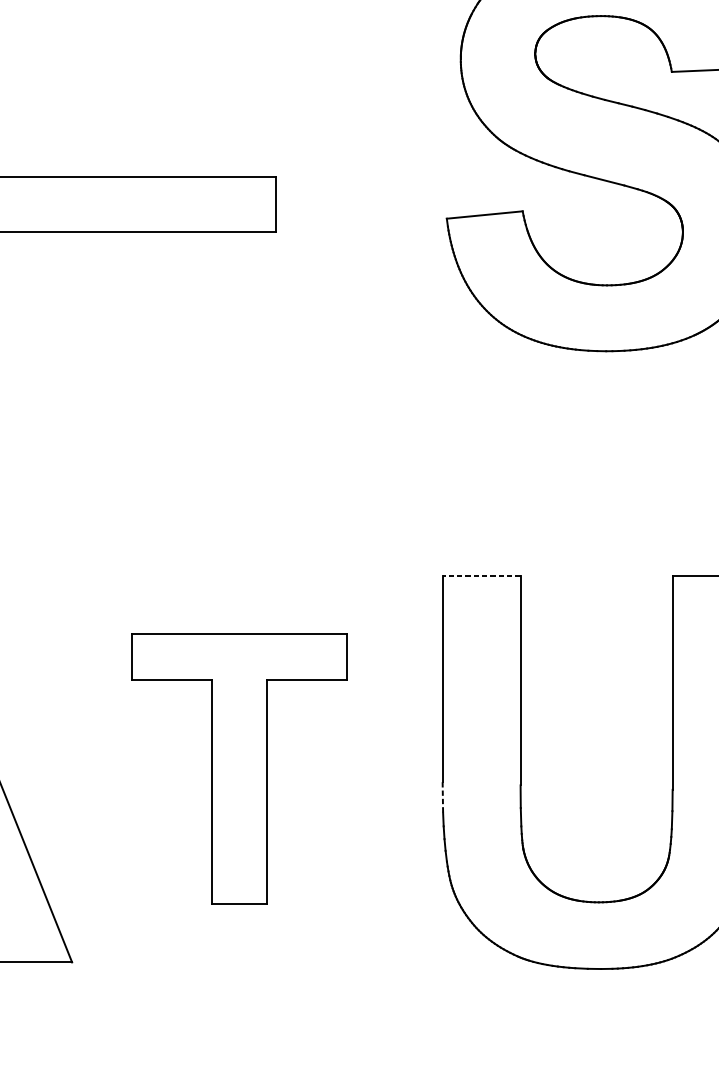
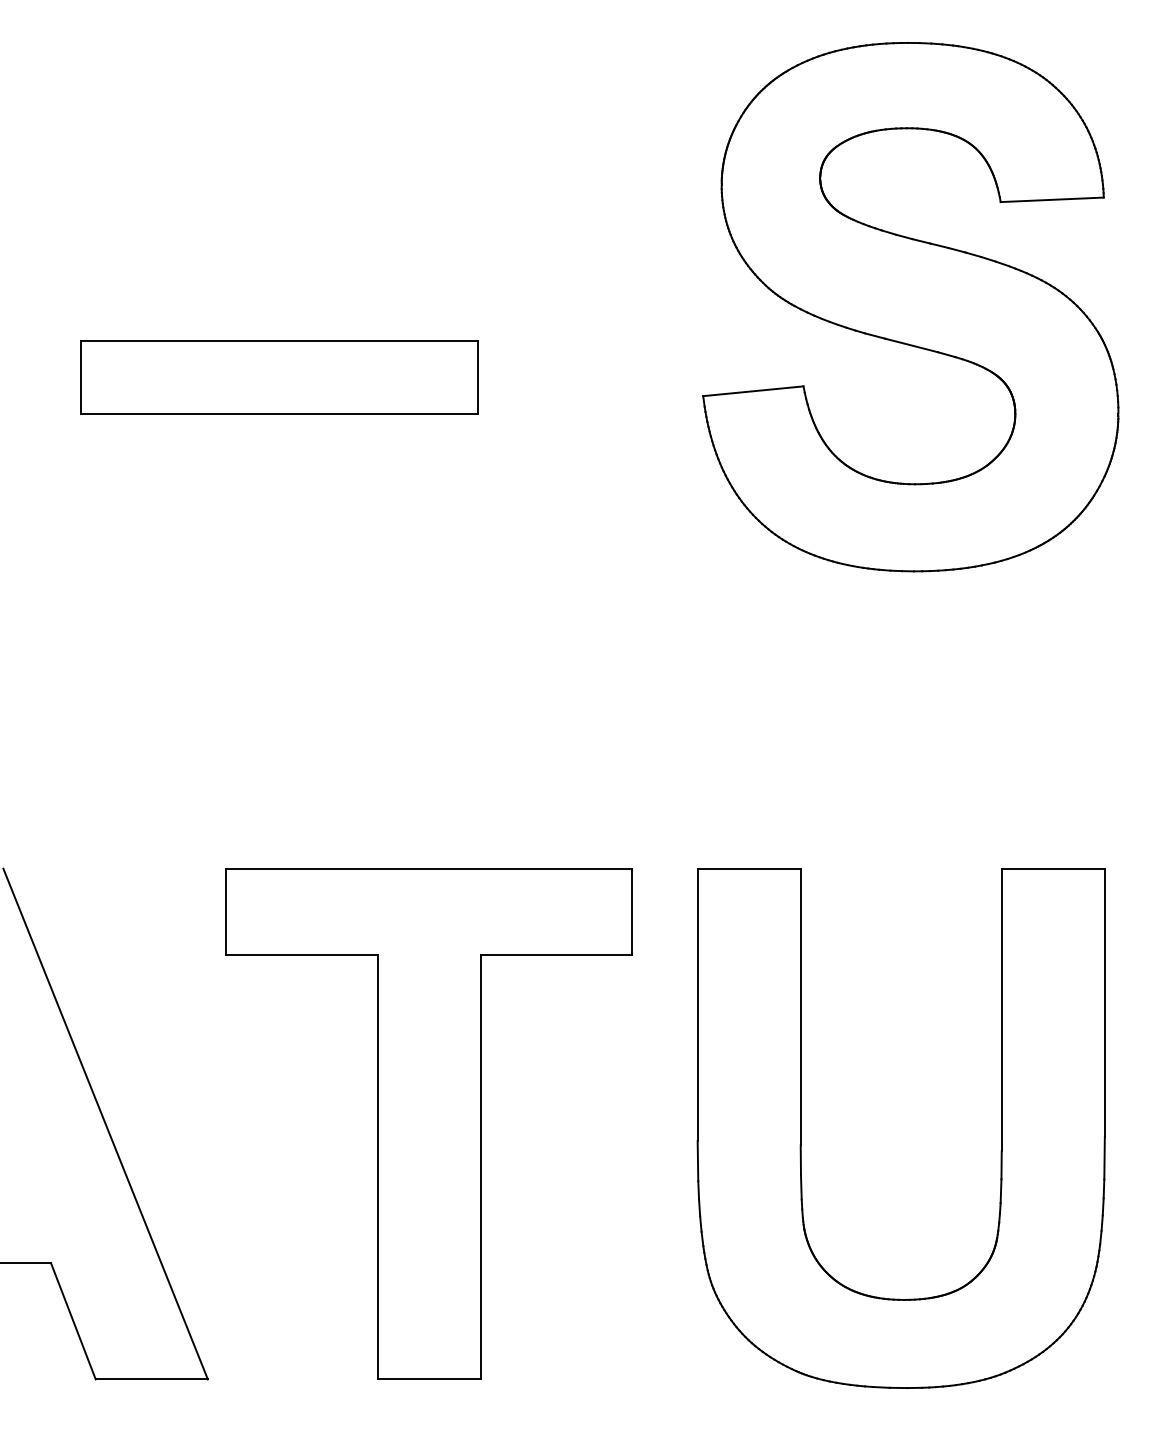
line: (481, 576) -> (749, 868), dashed -> solid
part: (239, 768) -> (428, 1123), size x1.43
line: (442, 797) -> (697, 1161), dashed -> solid

